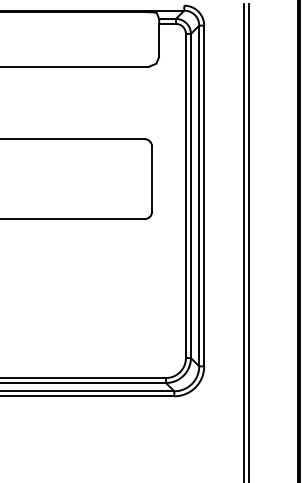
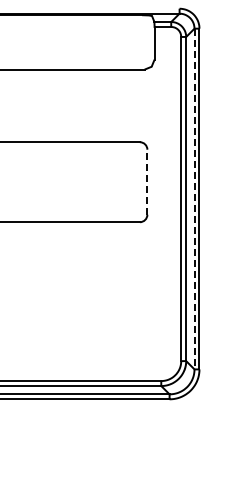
line: (152, 179) -> (147, 182), solid -> dashed
line: (199, 196) -> (194, 199), solid -> dashed

